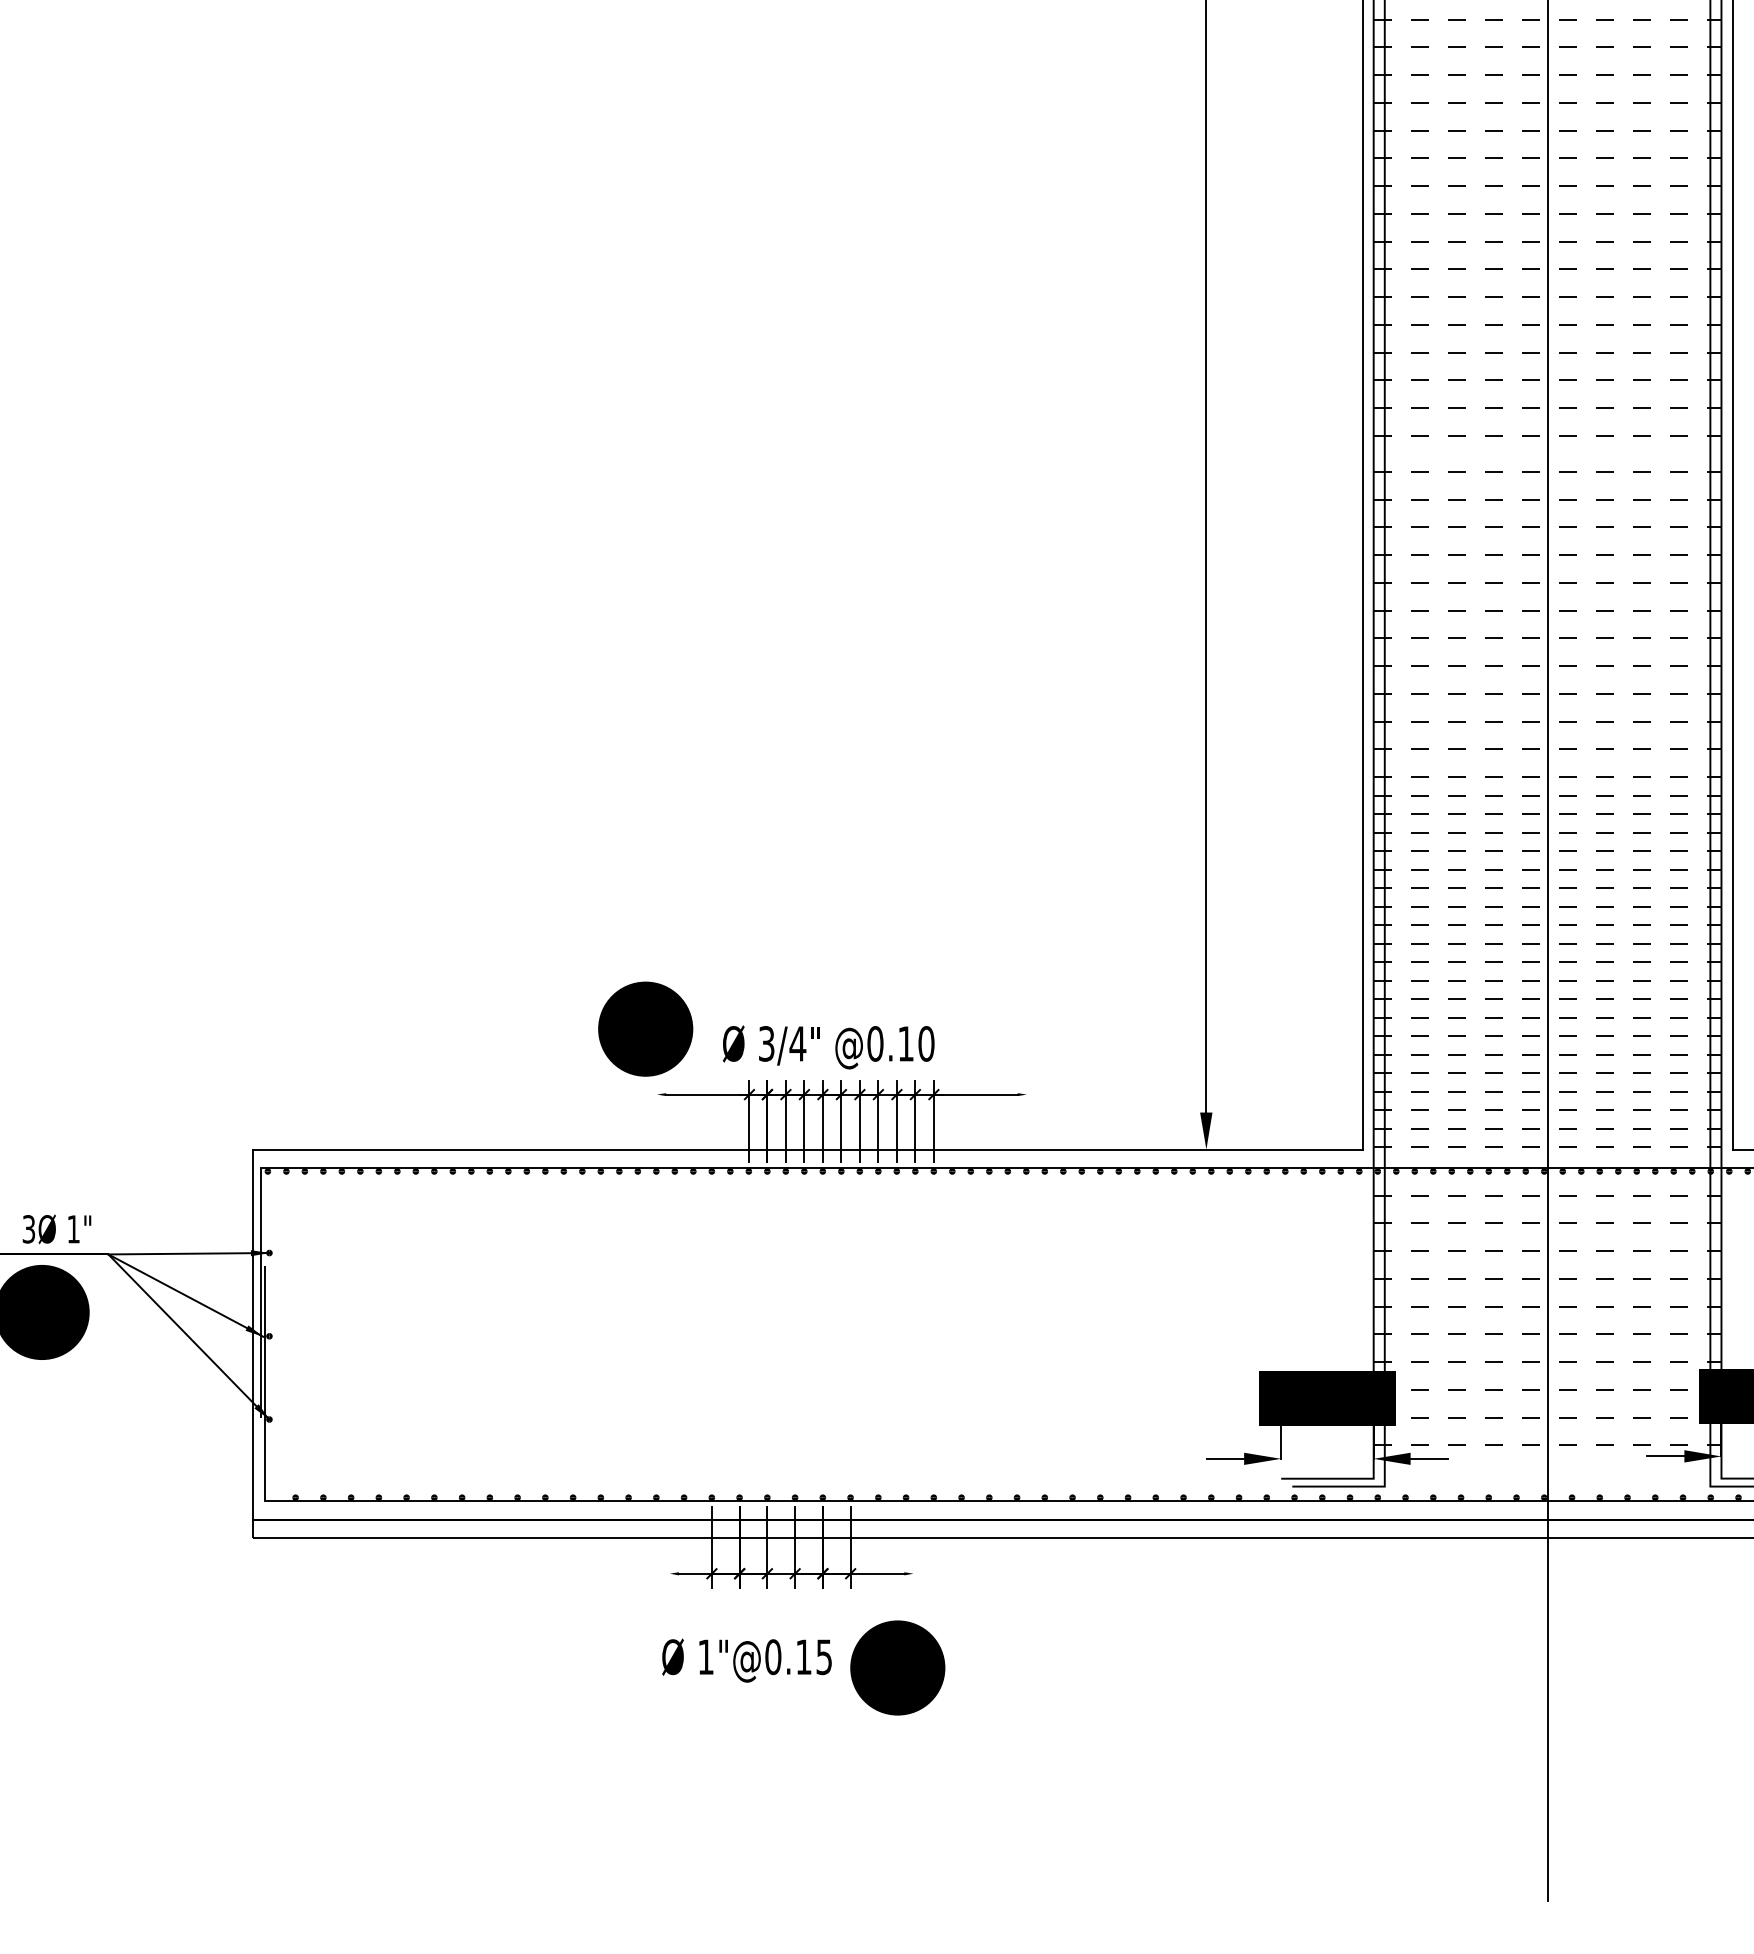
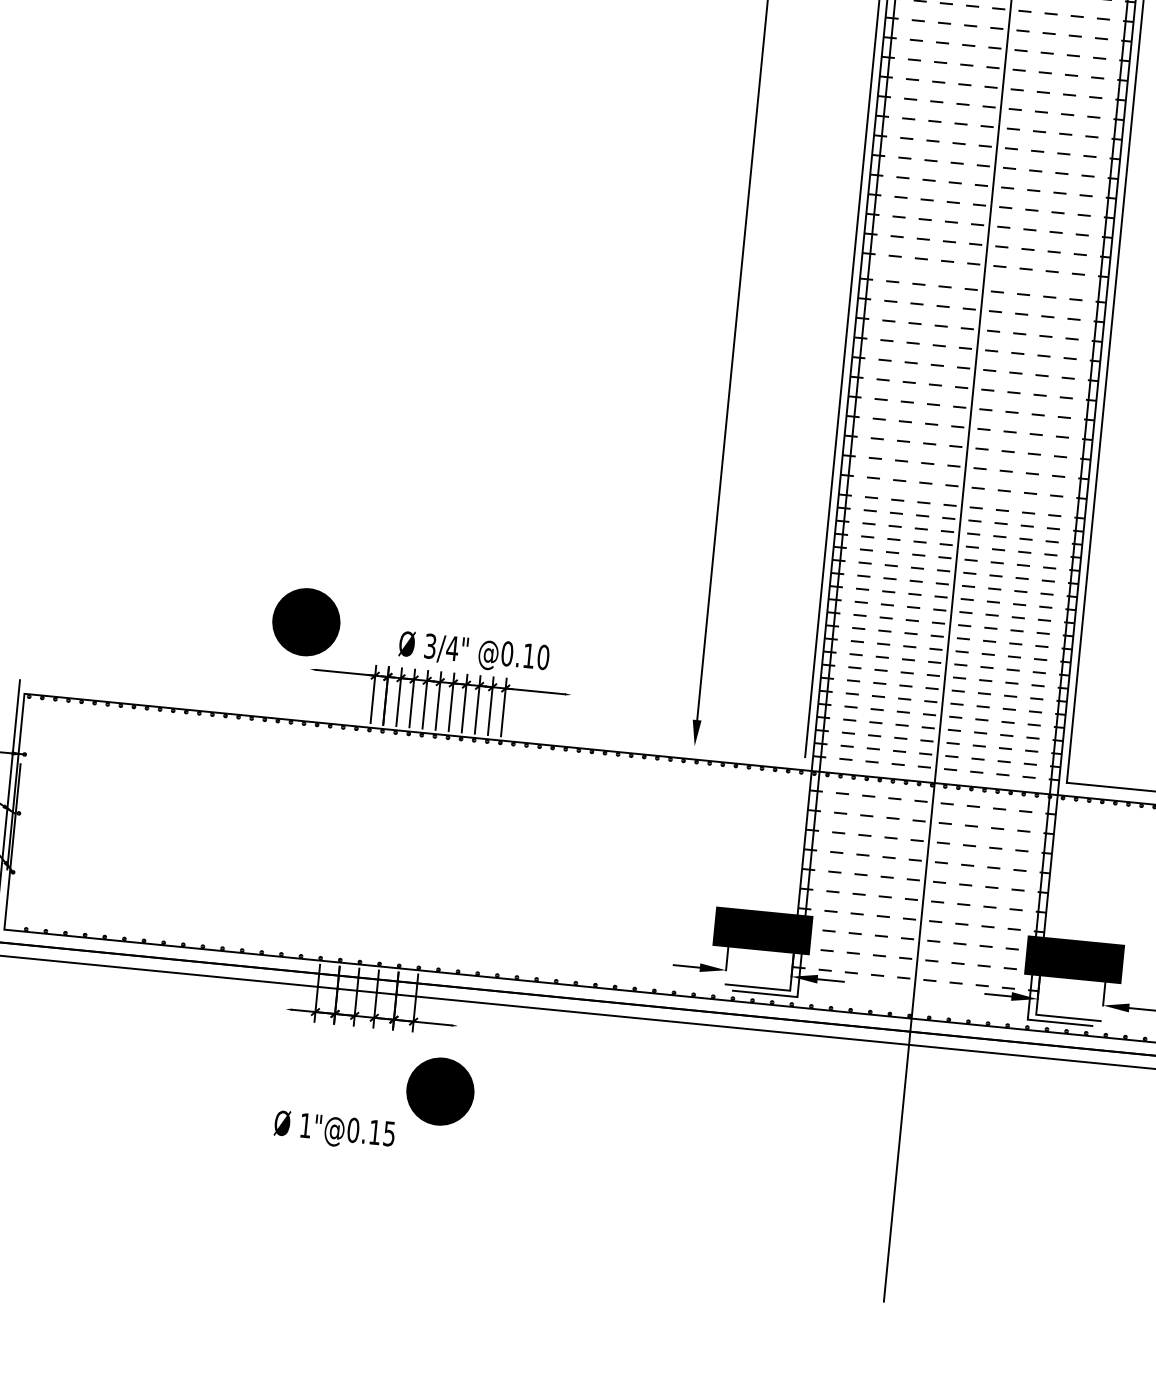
text: (828, 1047) -> (473, 653), moved
line: (807, 1149) -> (412, 718), removed
text: (746, 1660) -> (334, 1130), moved

